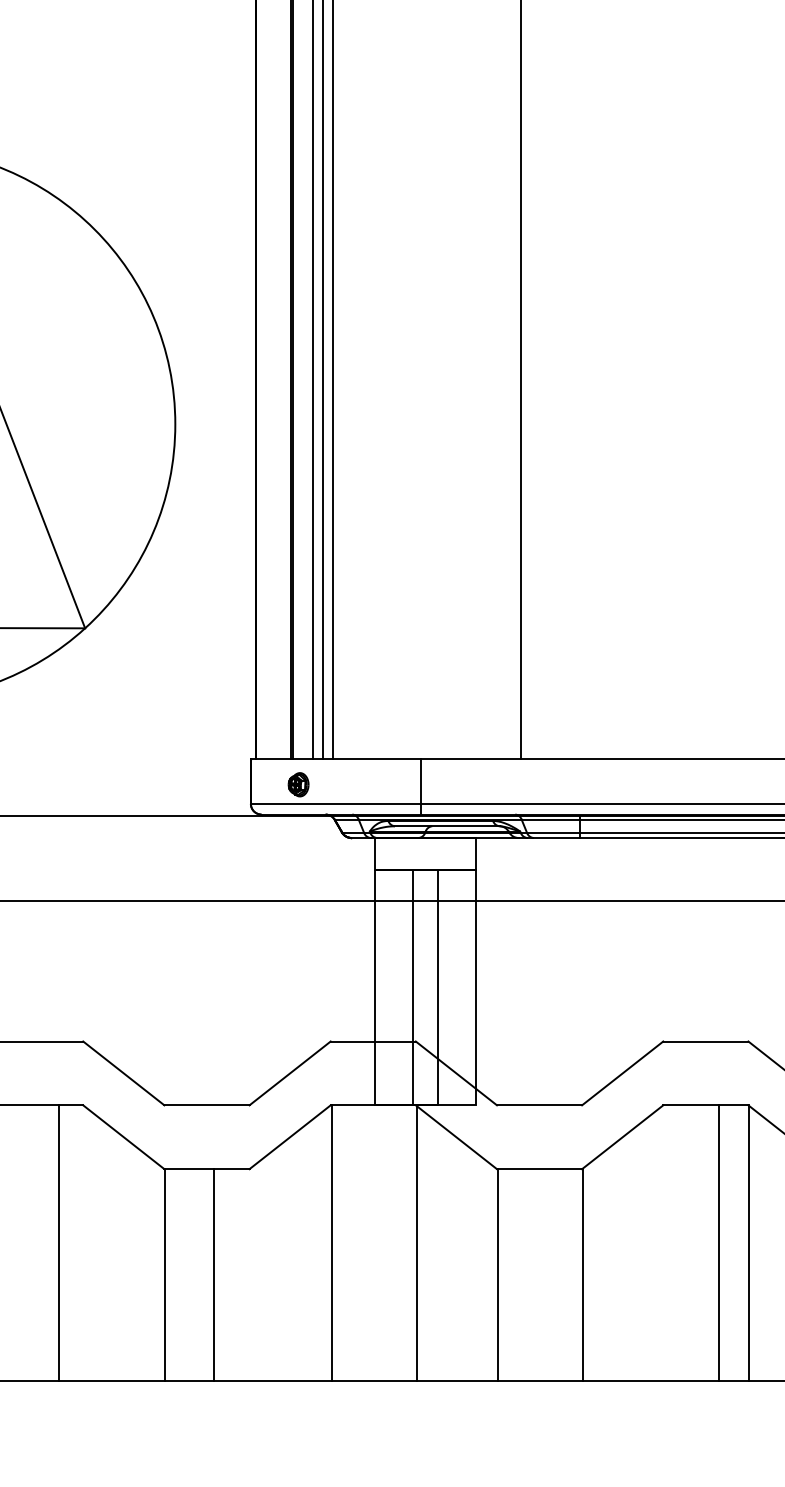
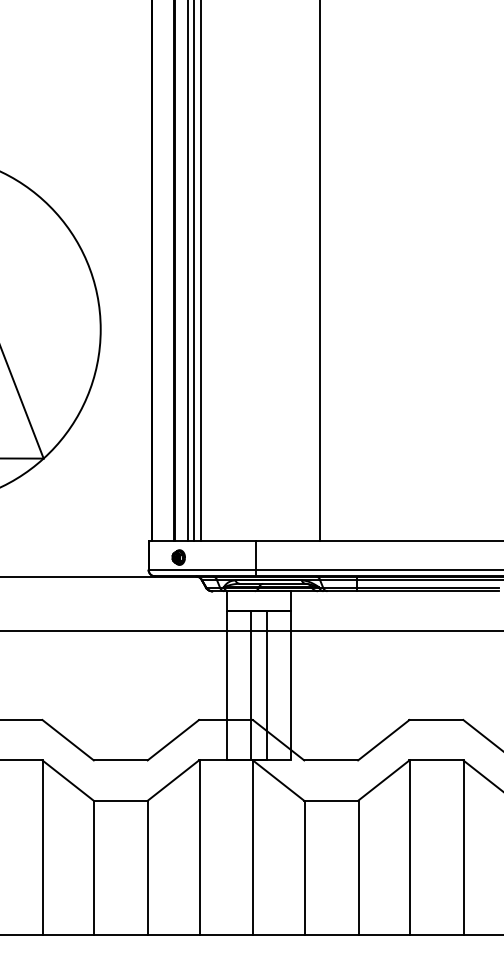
line: (58, 1242) -> (42, 847), moved
line: (720, 1242) -> (410, 847), moved
line: (214, 1274) -> (148, 867), moved

